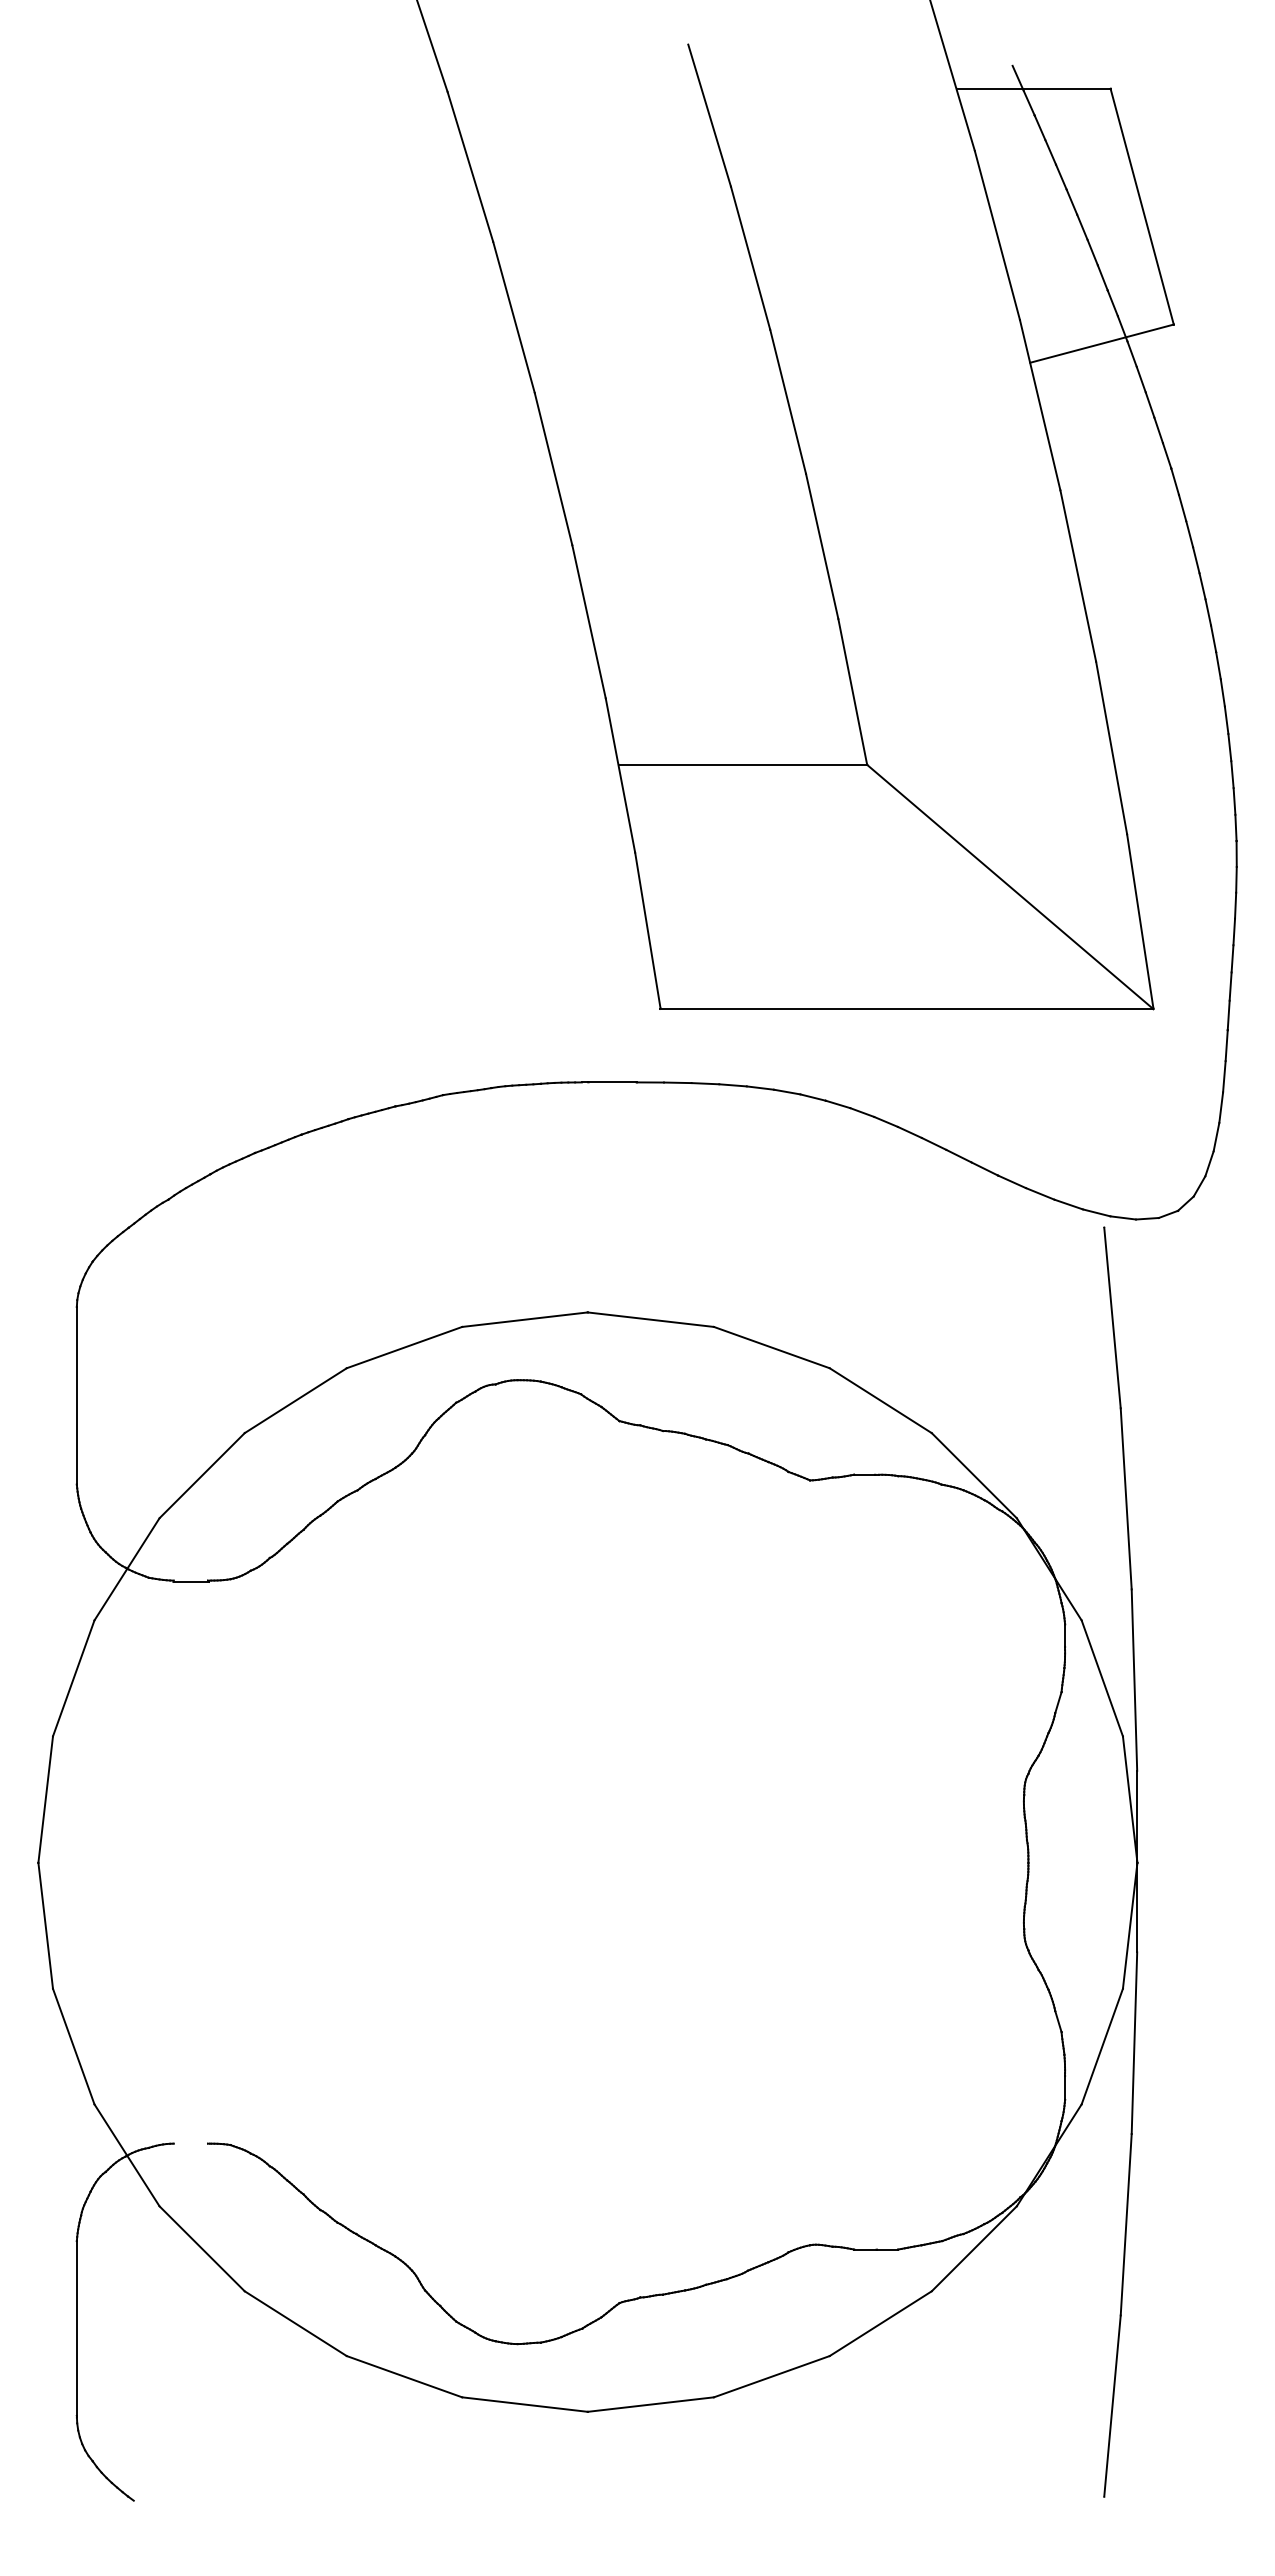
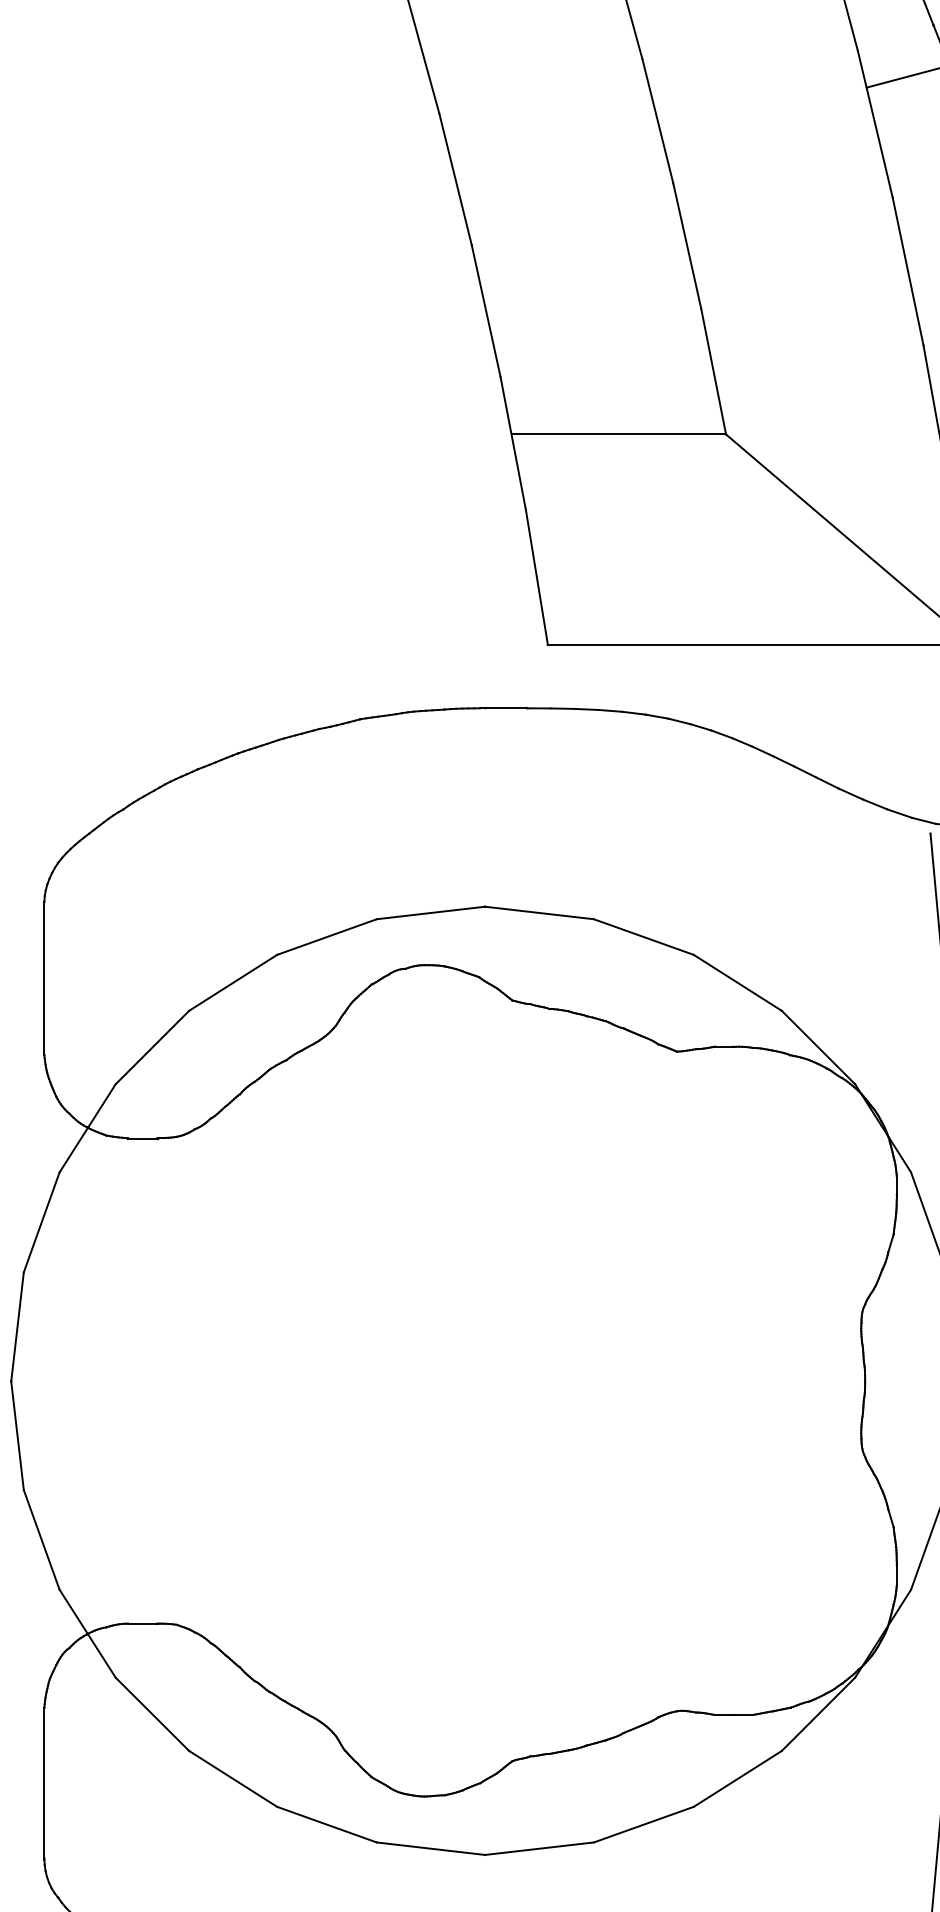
line: (190, 2143) -> (142, 1623), added

